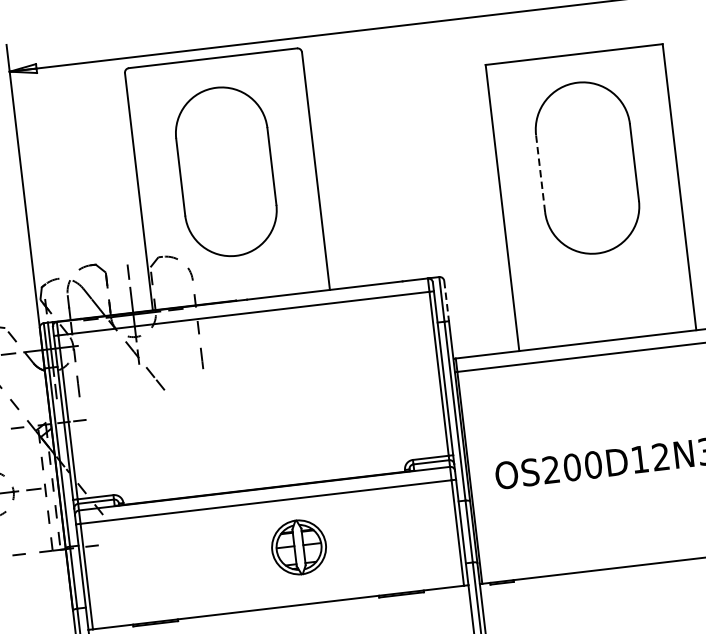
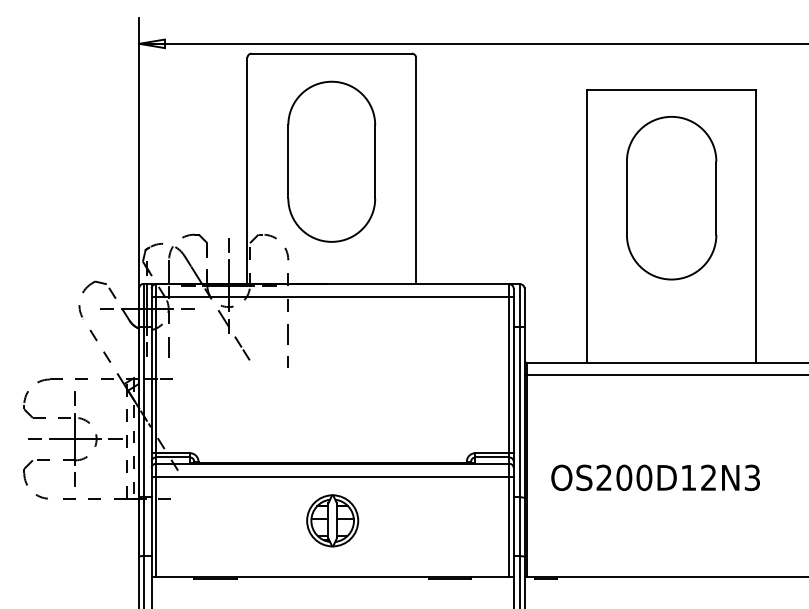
line: (540, 173) -> (626, 198), dashed -> solid
line: (446, 302) -> (524, 308), dashed -> solid
line: (92, 343) -> (187, 308), added
line: (204, 386) -> (287, 361), added
part: (298, 547) -> (332, 520), moved

